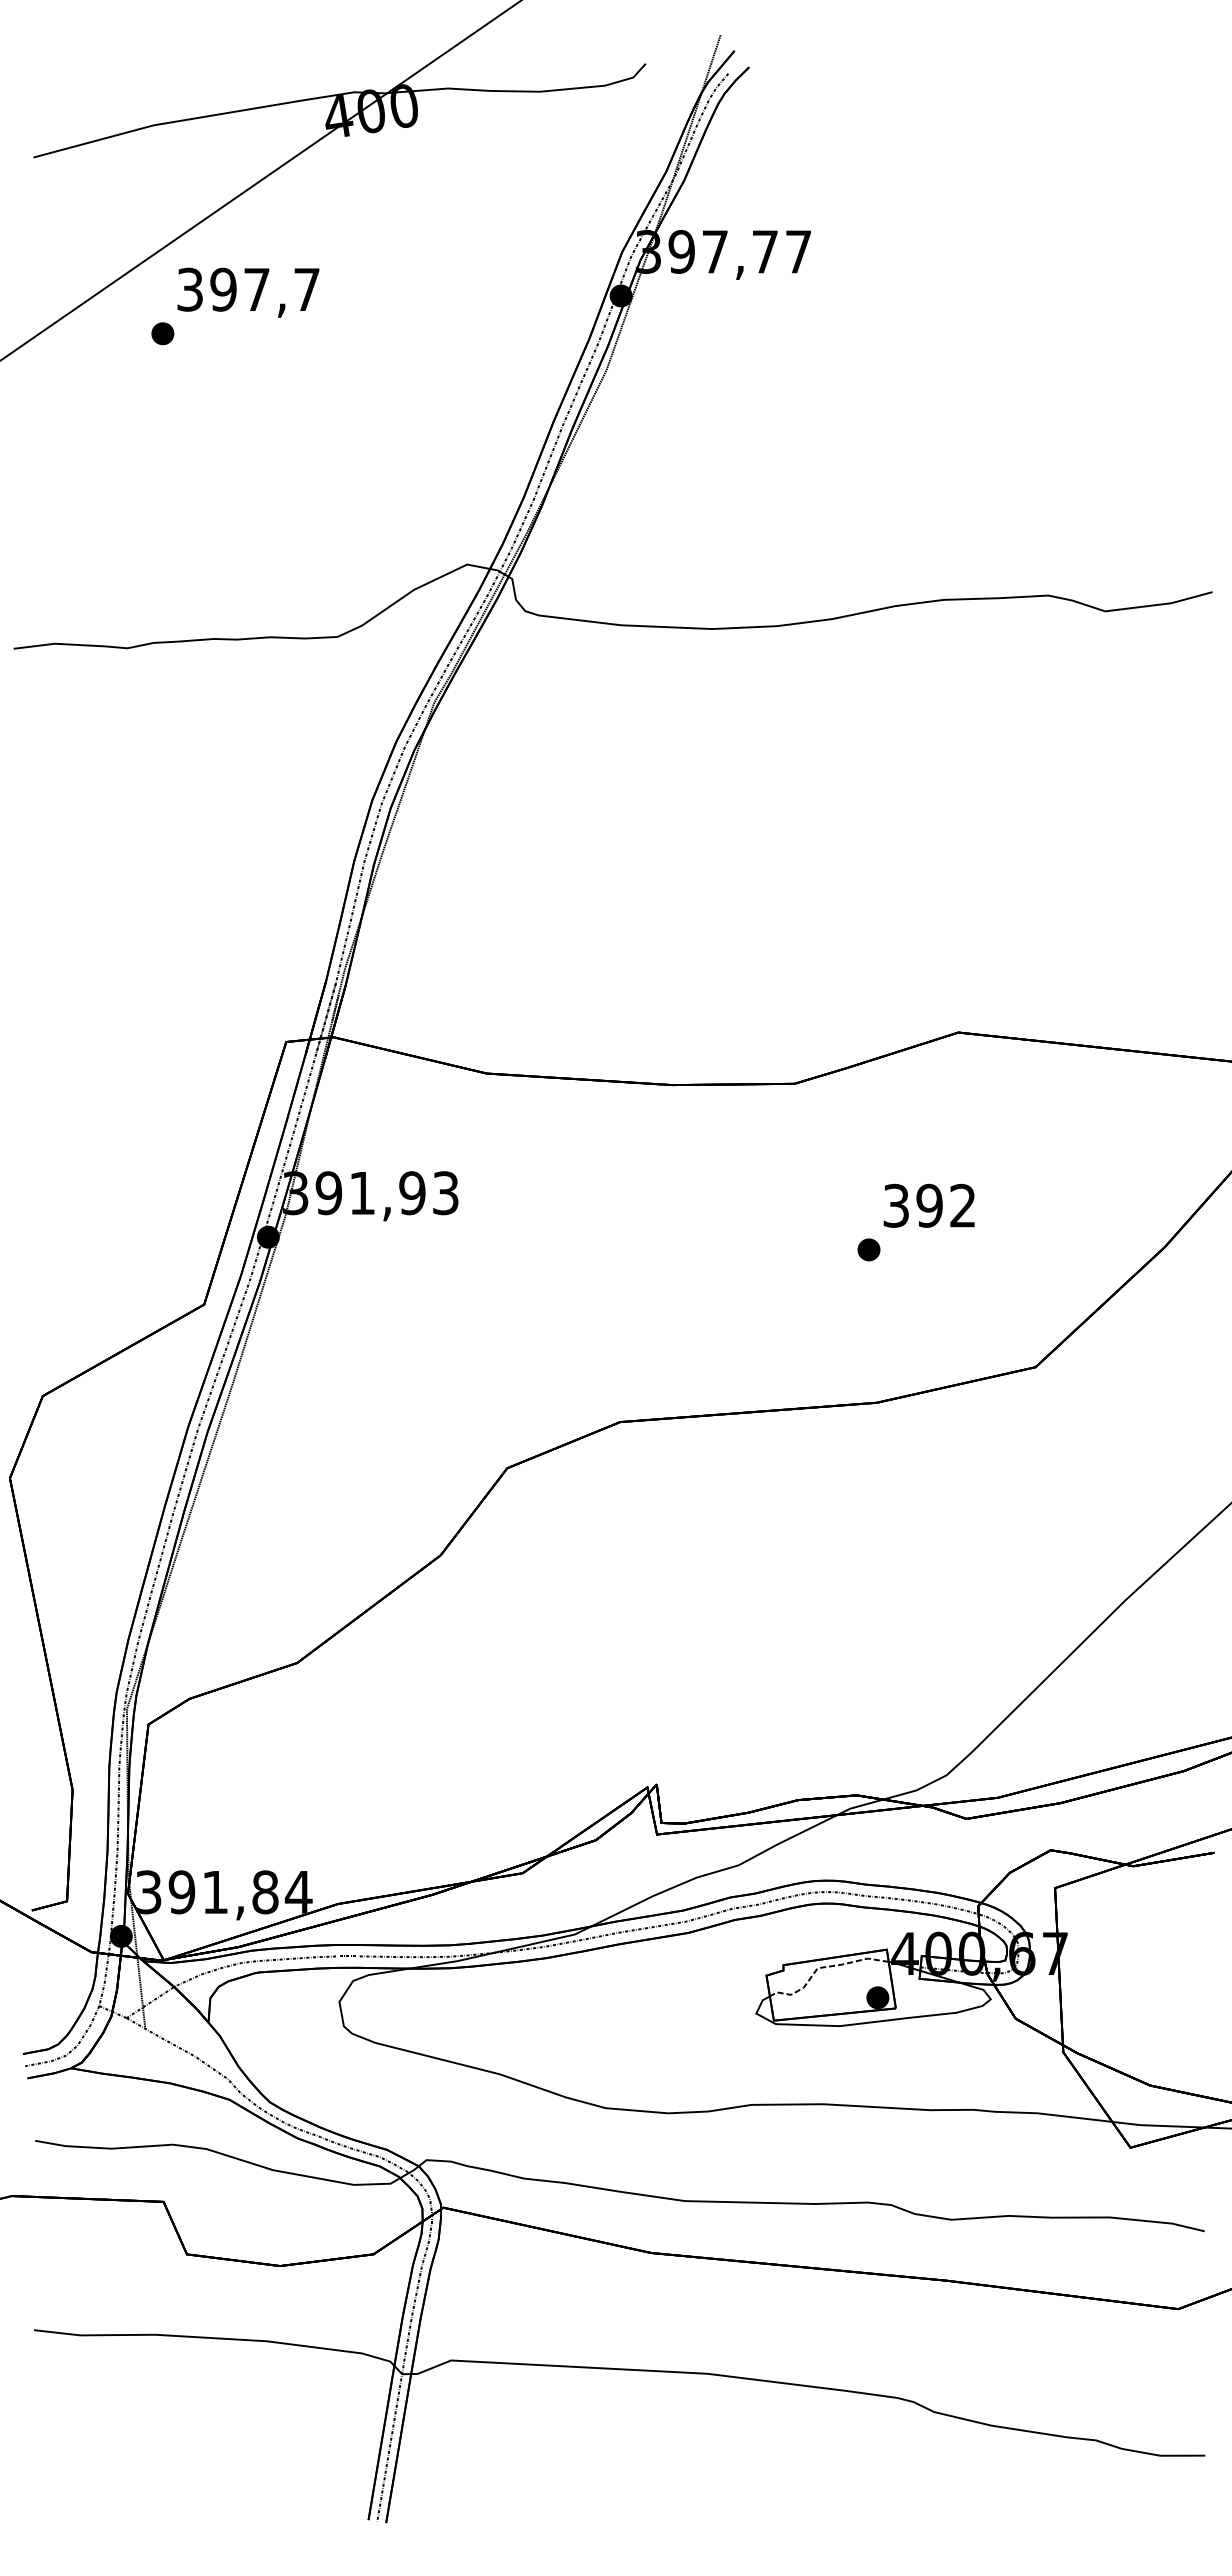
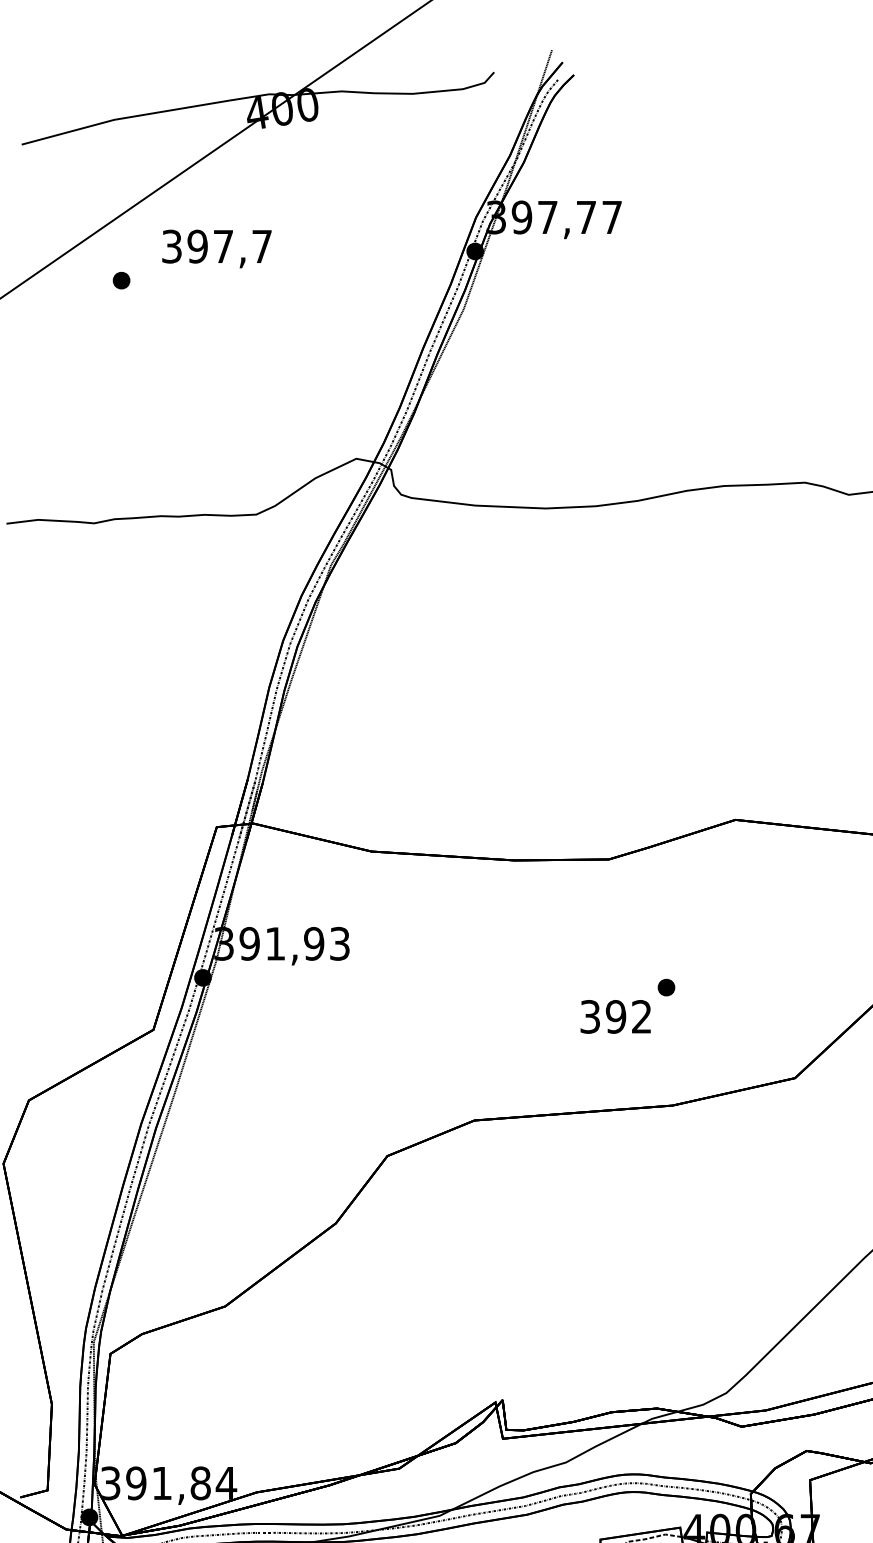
text: (248, 292) -> (216, 248), moved
text: (928, 1205) -> (615, 1016), moved

